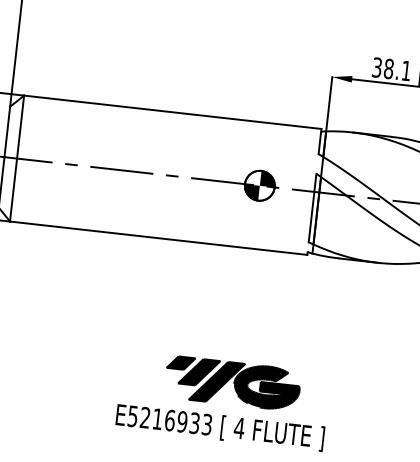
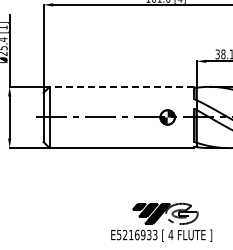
line: (171, 111) -> (121, 86), solid -> dashed
fill: (266, 386) -> (181, 213), removed

